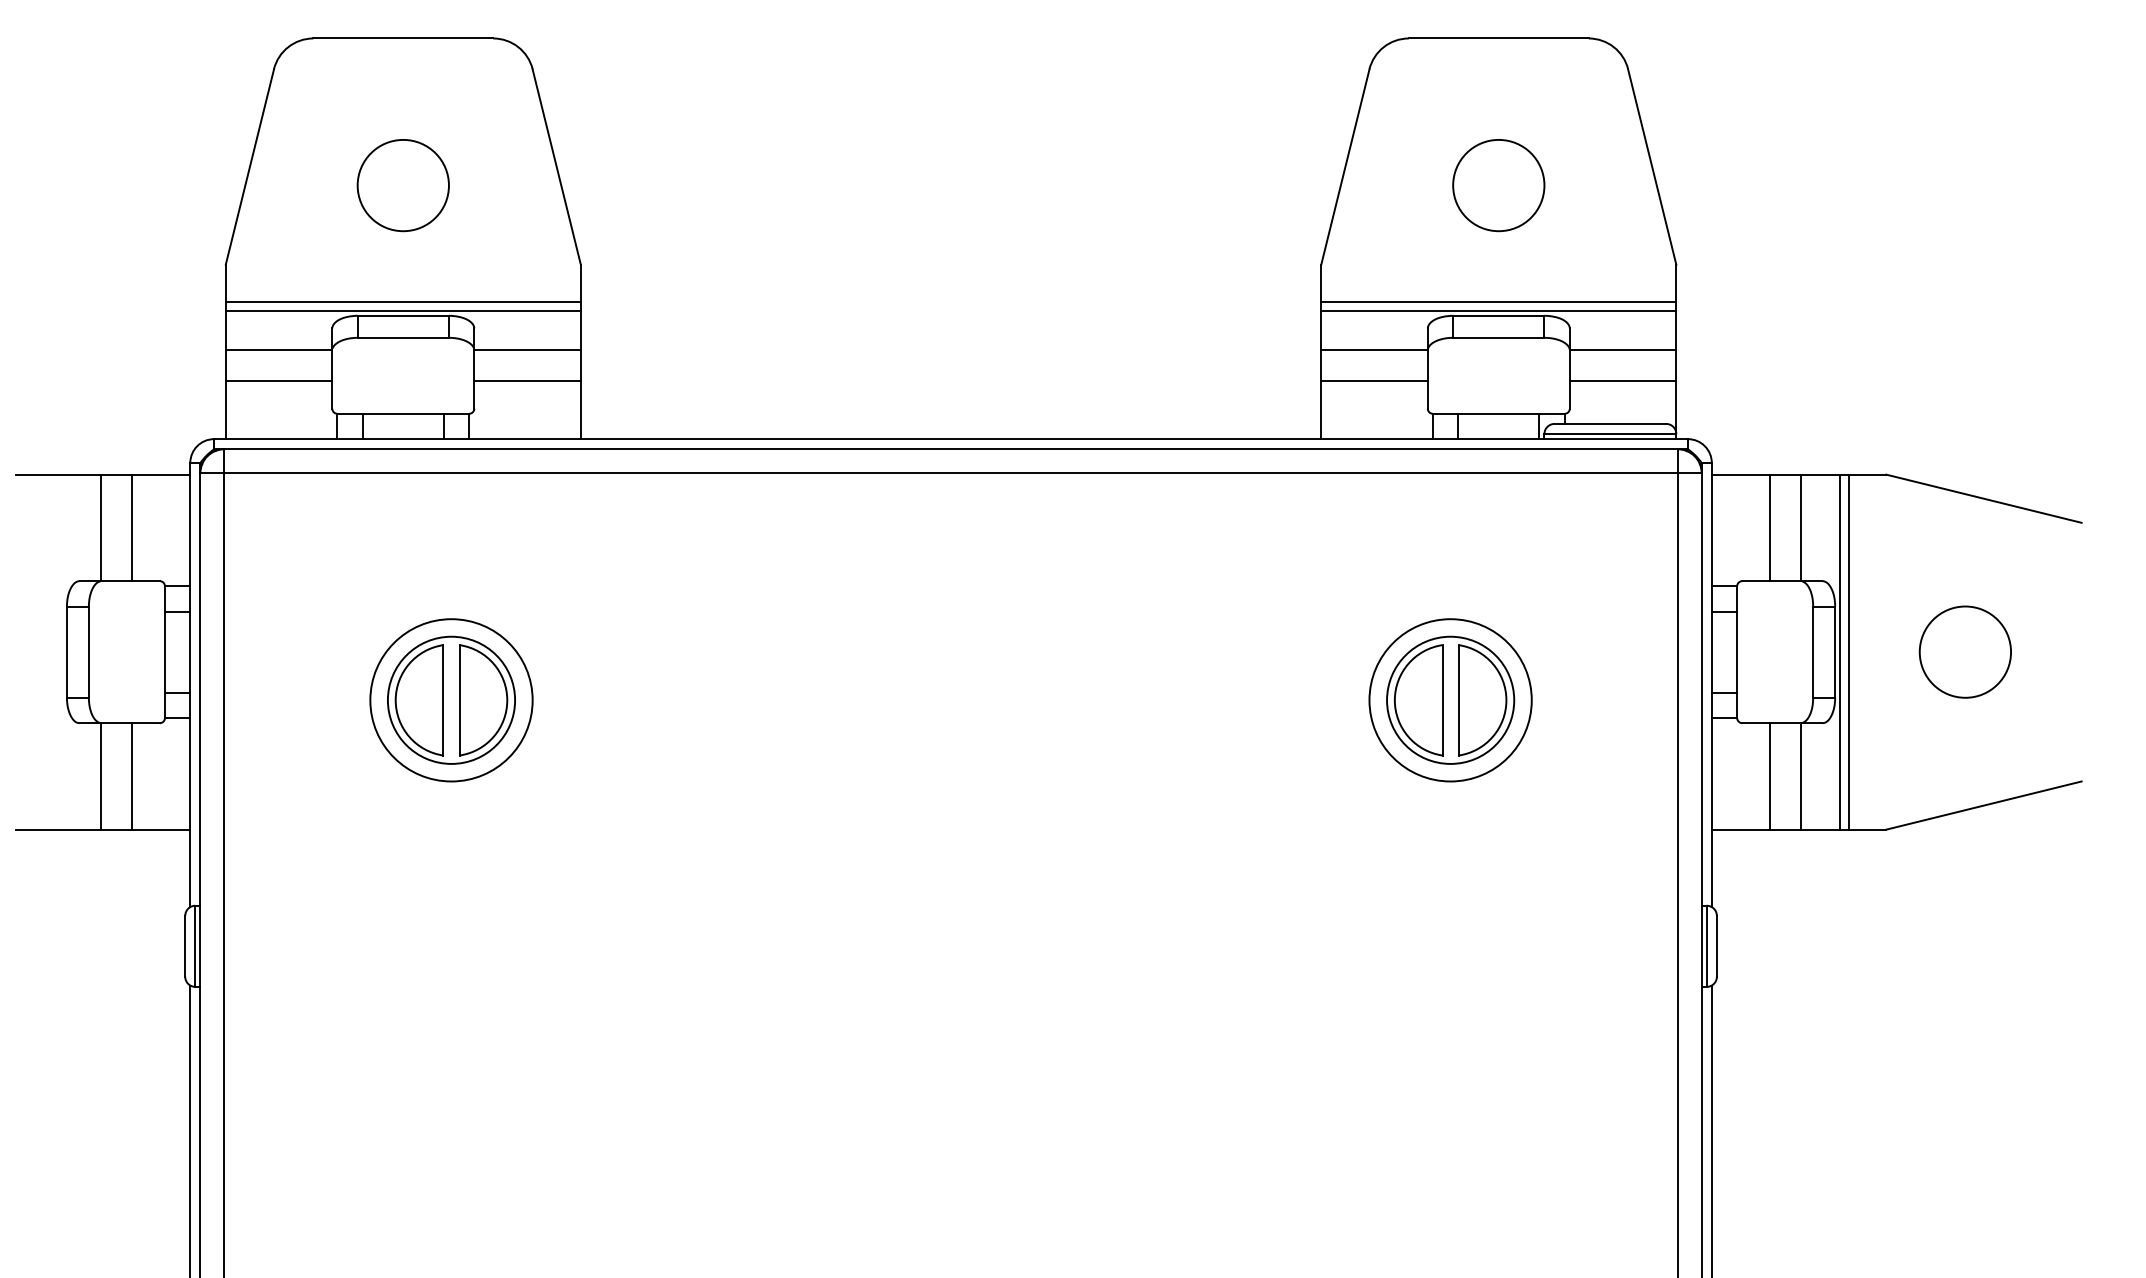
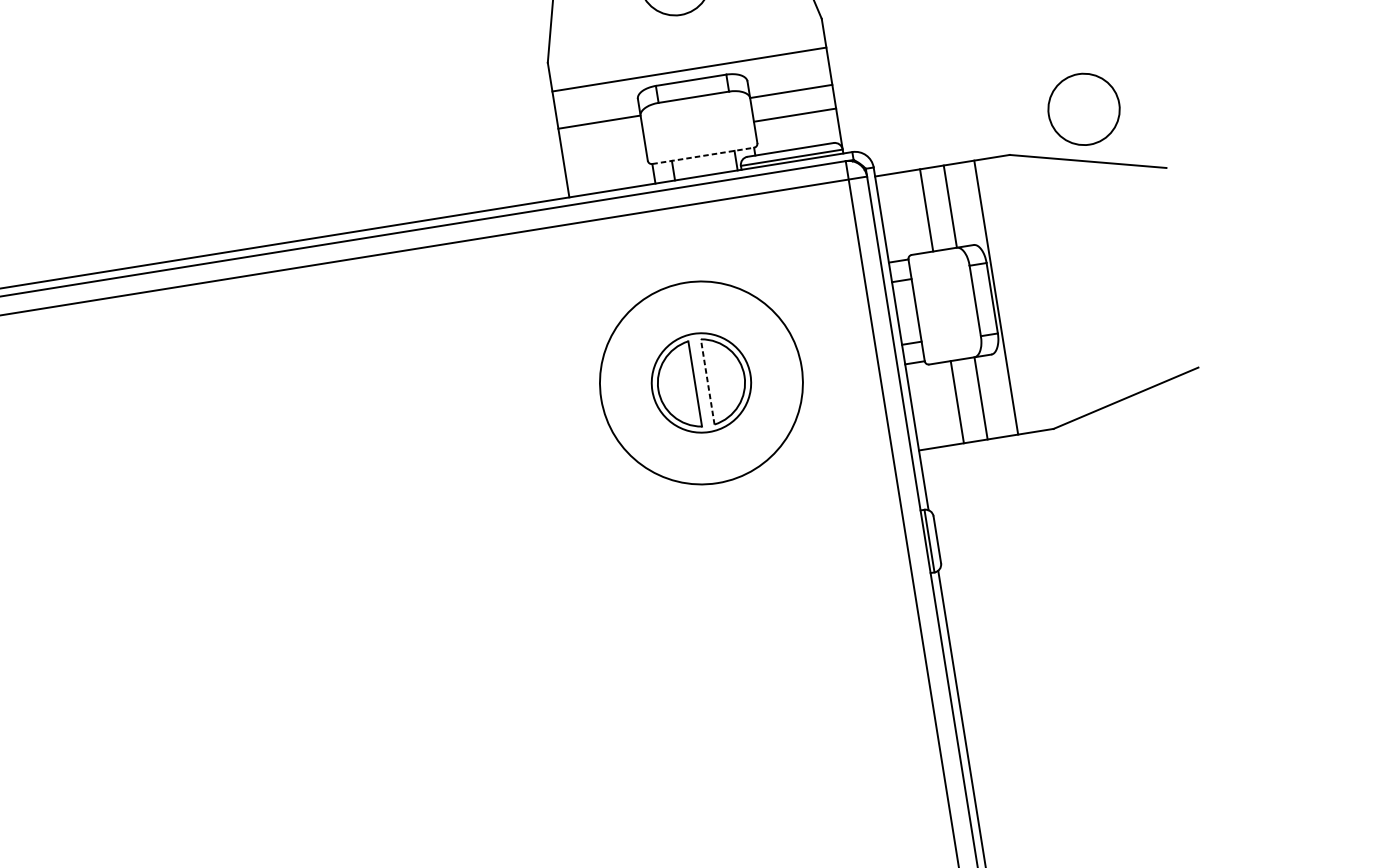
line: (1498, 310) -> (690, 76), removed
line: (1374, 380) -> (603, 145), removed
line: (1498, 413) -> (702, 155), solid -> dashed
line: (1849, 651) -> (1003, 295), removed
circle: (1964, 651) -> (1083, 109), moved
line: (1458, 699) -> (707, 381), solid -> dashed
circle: (1450, 700) -> (701, 383), size x1.6

